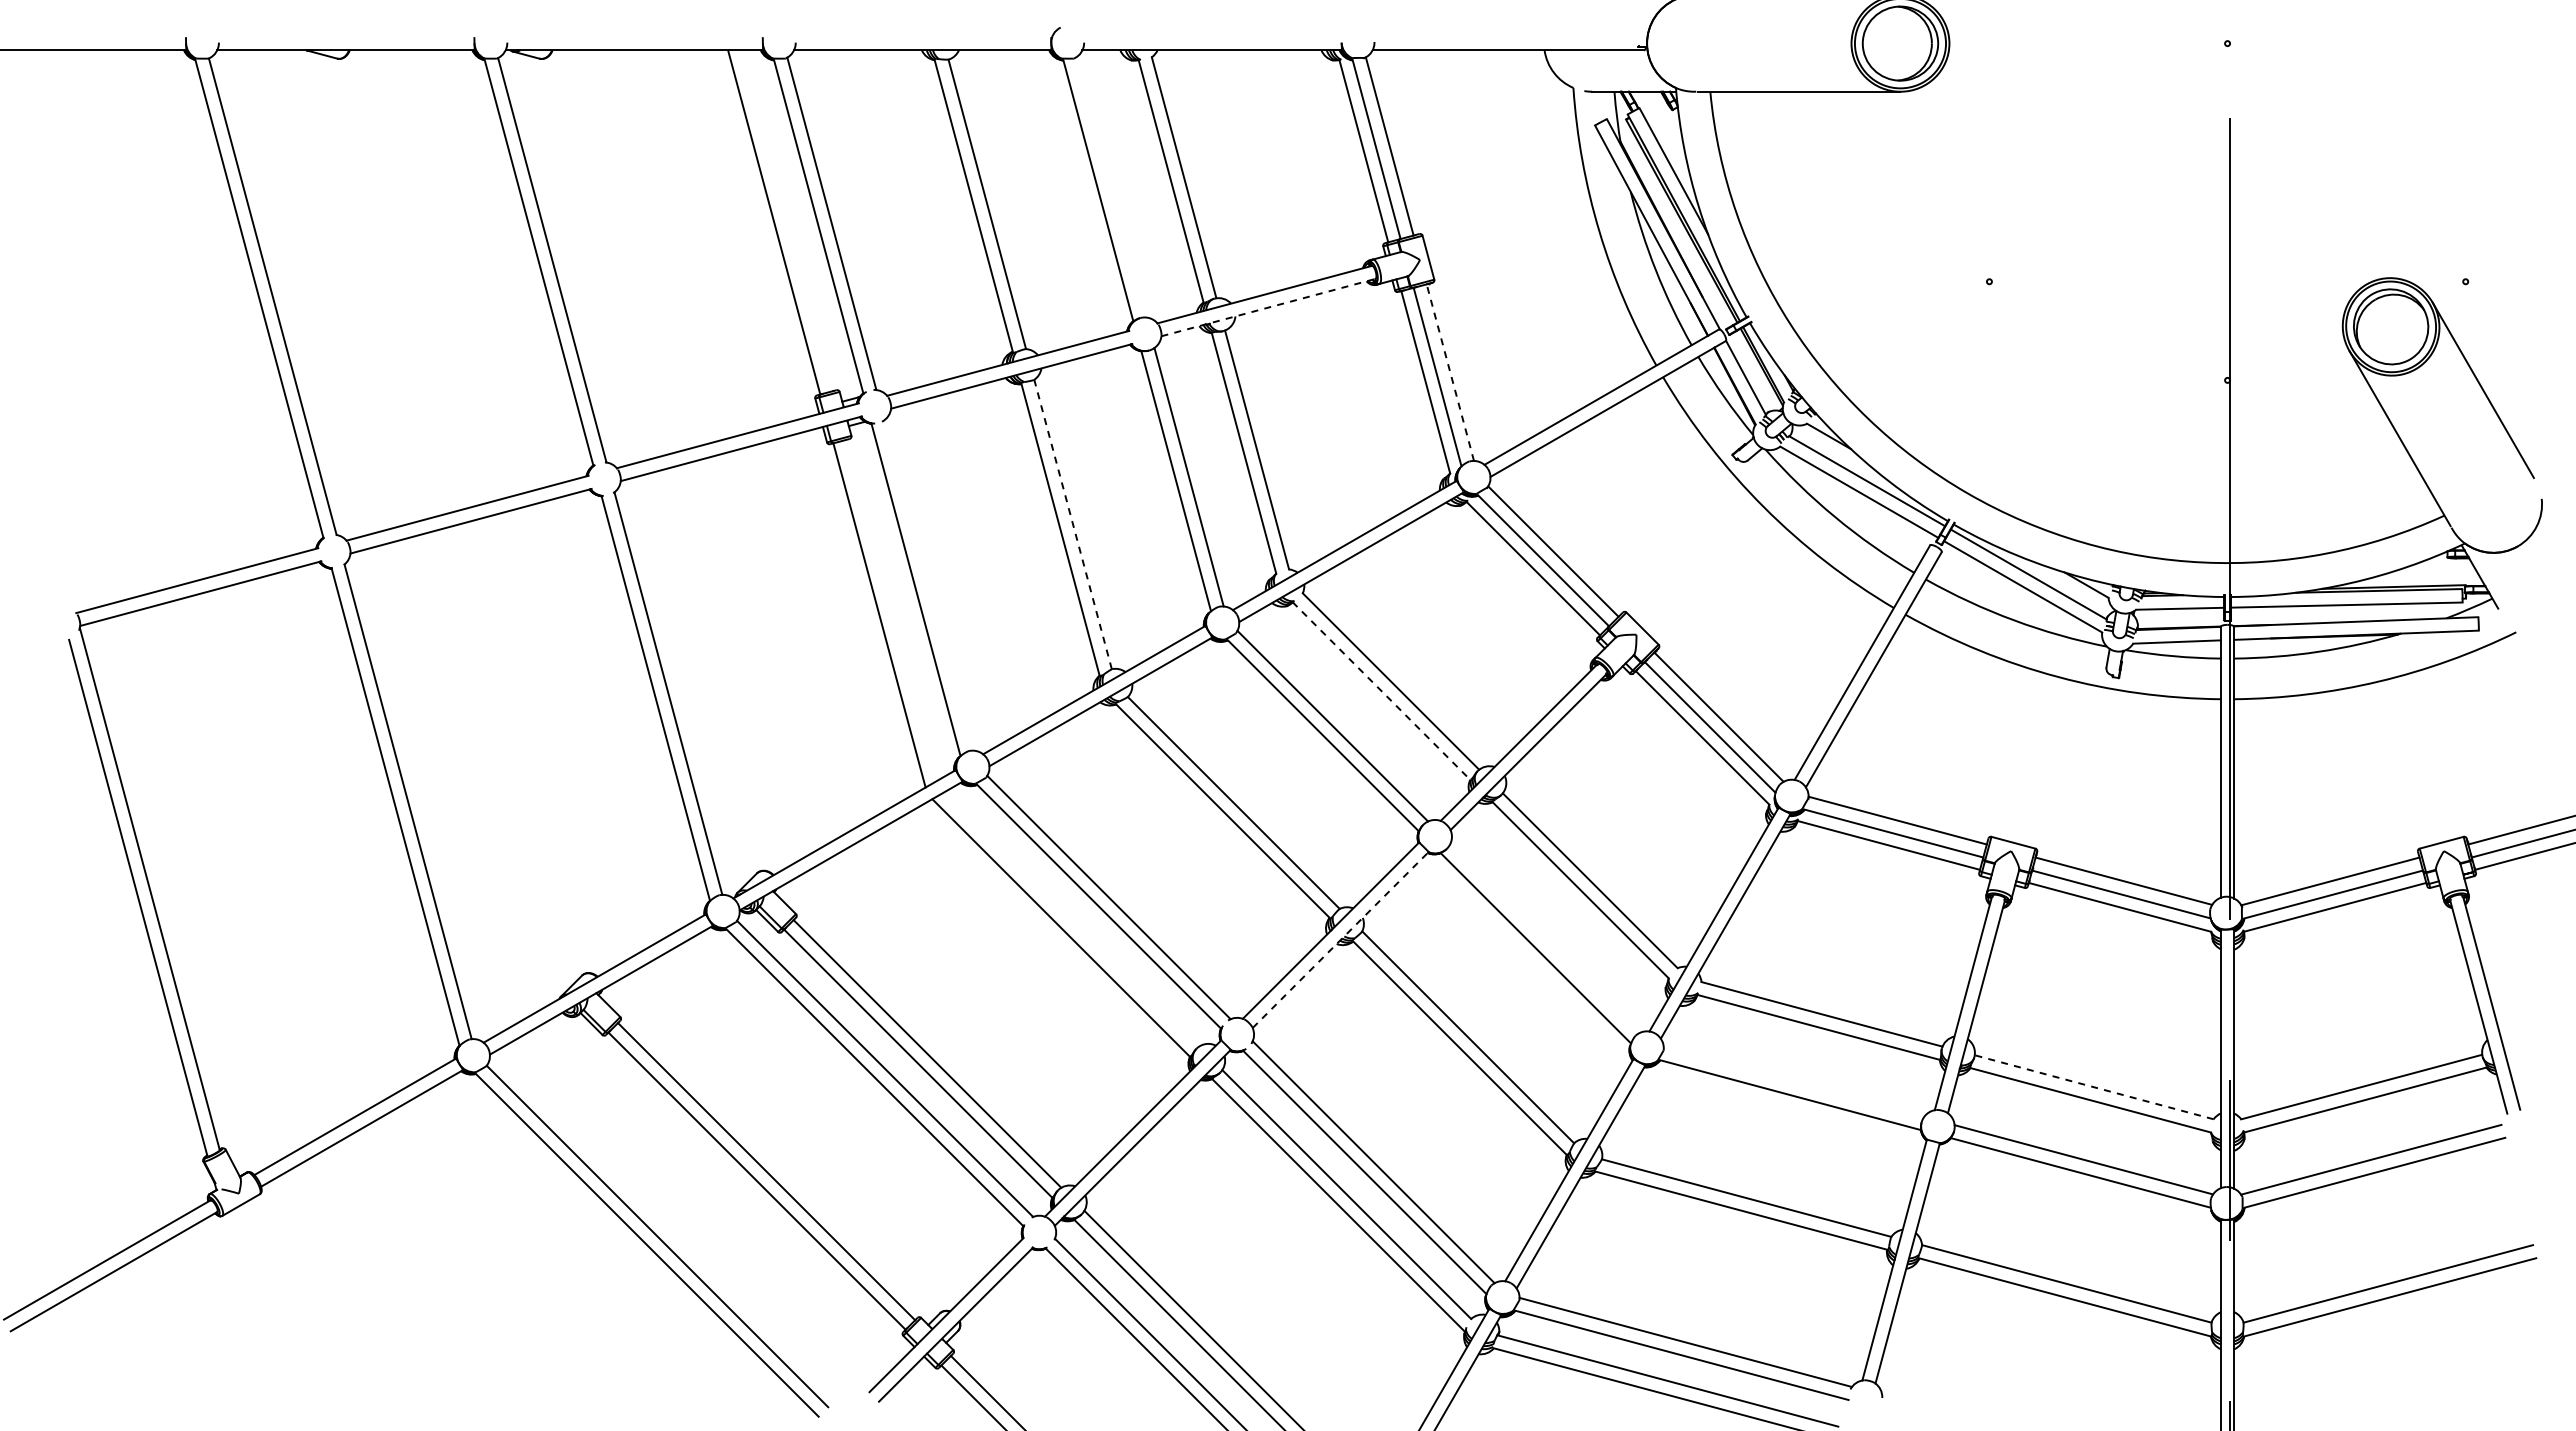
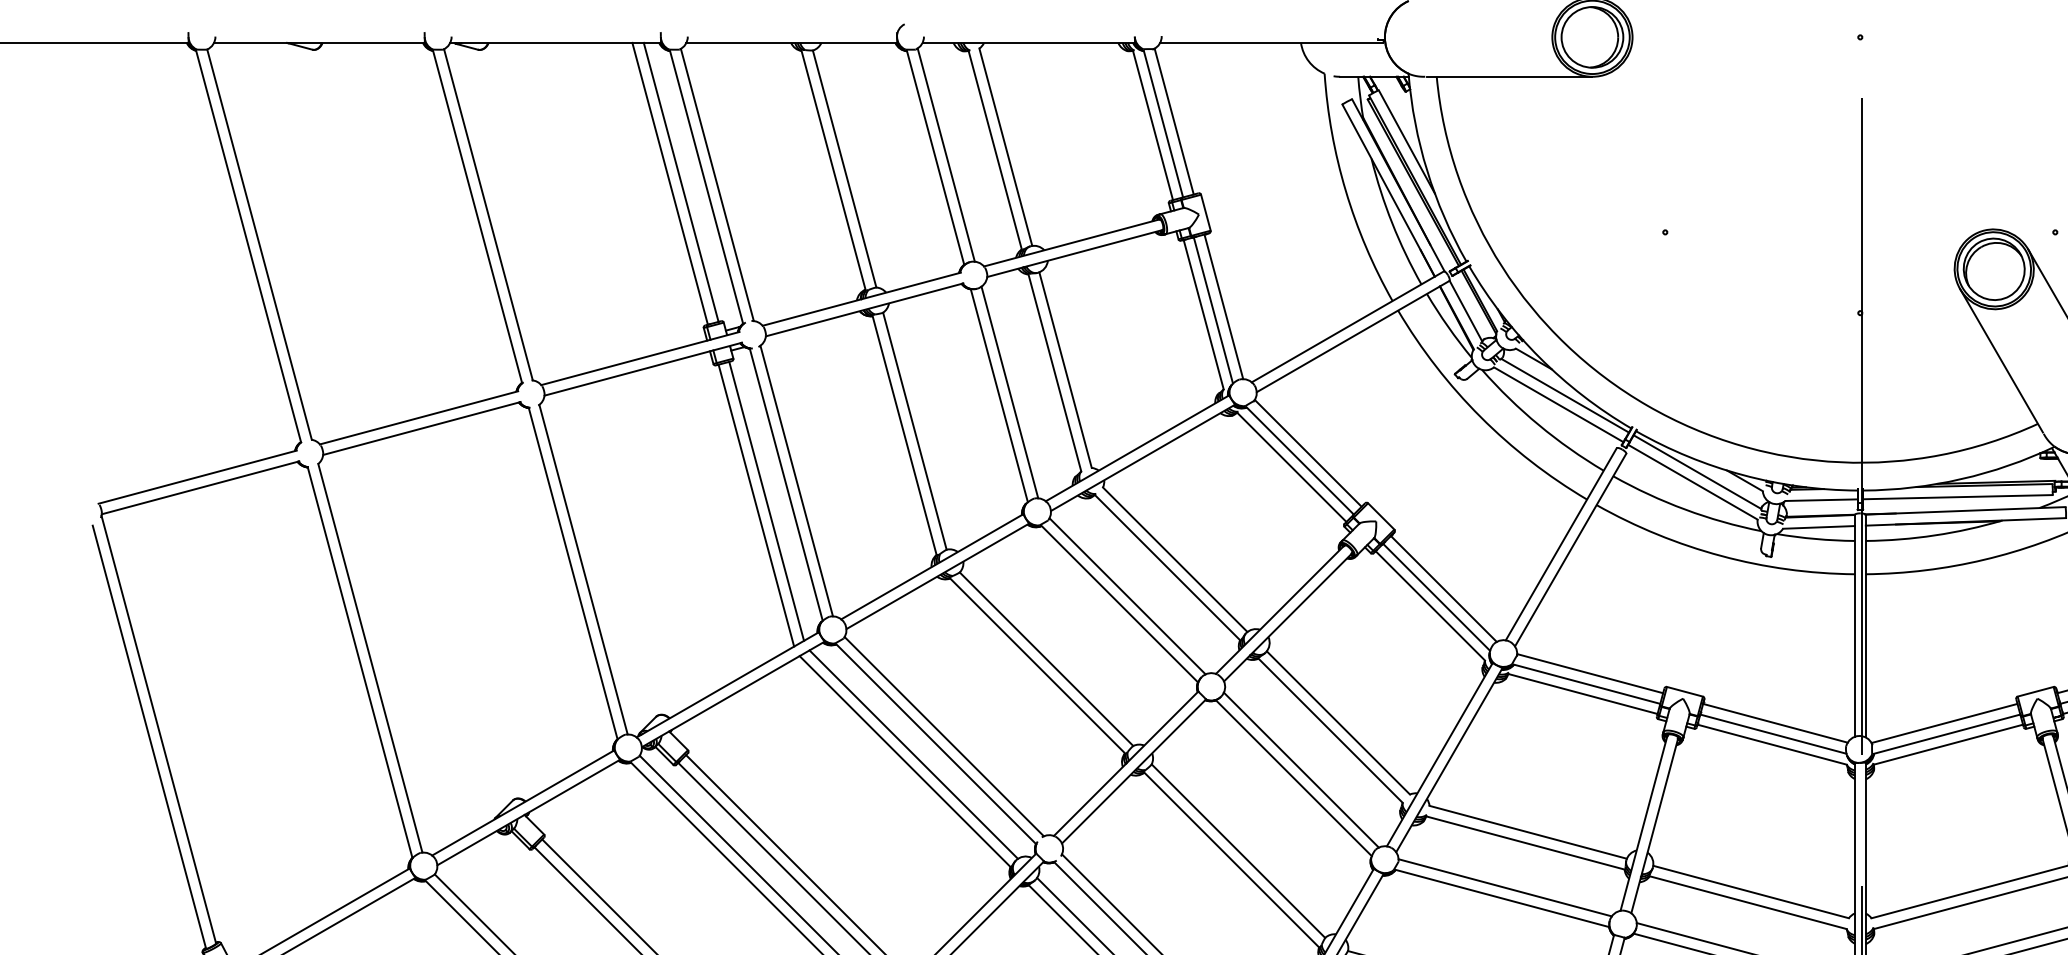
line: (1111, 187) -> (946, 155), added
line: (787, 220) -> (681, 182), added
line: (1268, 307) -> (1074, 253), dashed -> solid
line: (1450, 372) -> (1223, 306), dashed -> solid
line: (1073, 524) -> (915, 431), dashed -> solid
line: (928, 585) -> (796, 481), added
line: (891, 609) -> (766, 500), added
line: (1381, 690) -> (1167, 567), dashed -> solid
line: (1071, 919) -> (913, 754), added
line: (1544, 938) -> (1300, 770), added
line: (1341, 939) -> (1134, 771), dashed -> solid
line: (1793, 1082) -> (1504, 888), added
line: (2094, 1087) -> (1751, 892), dashed -> solid

